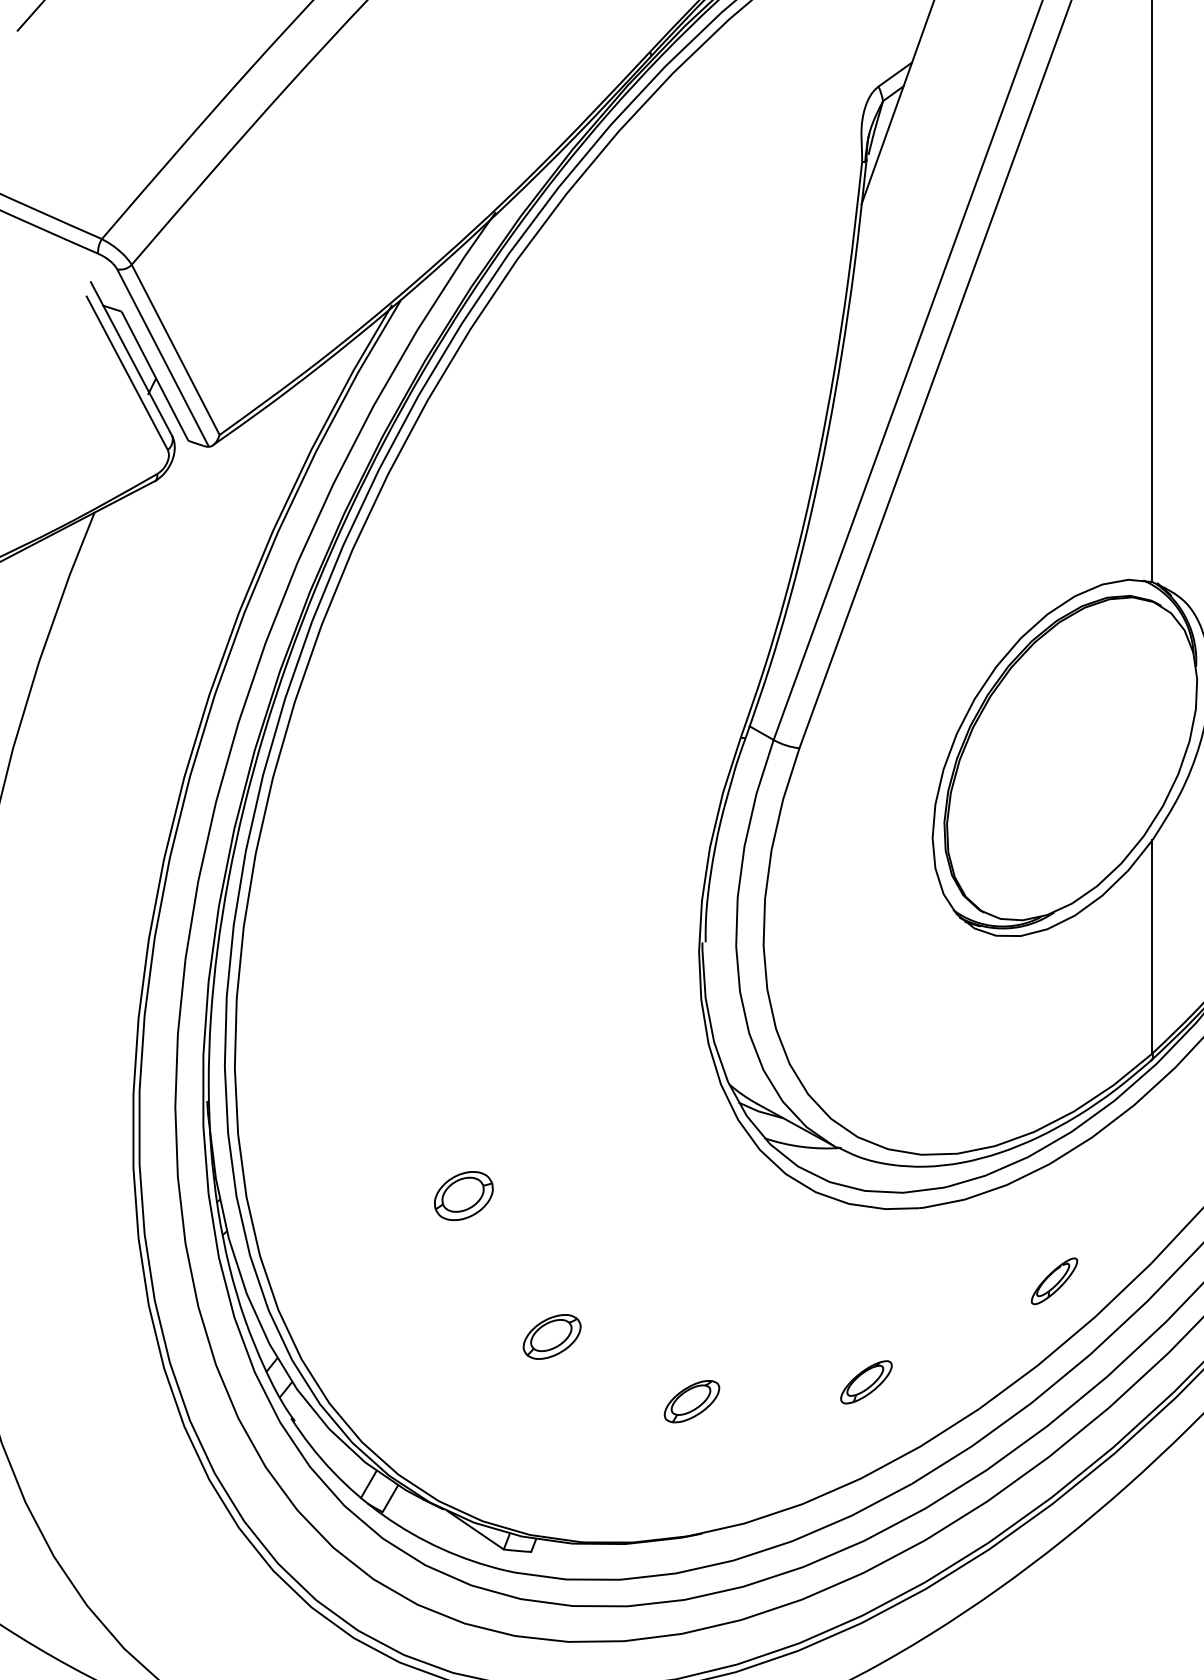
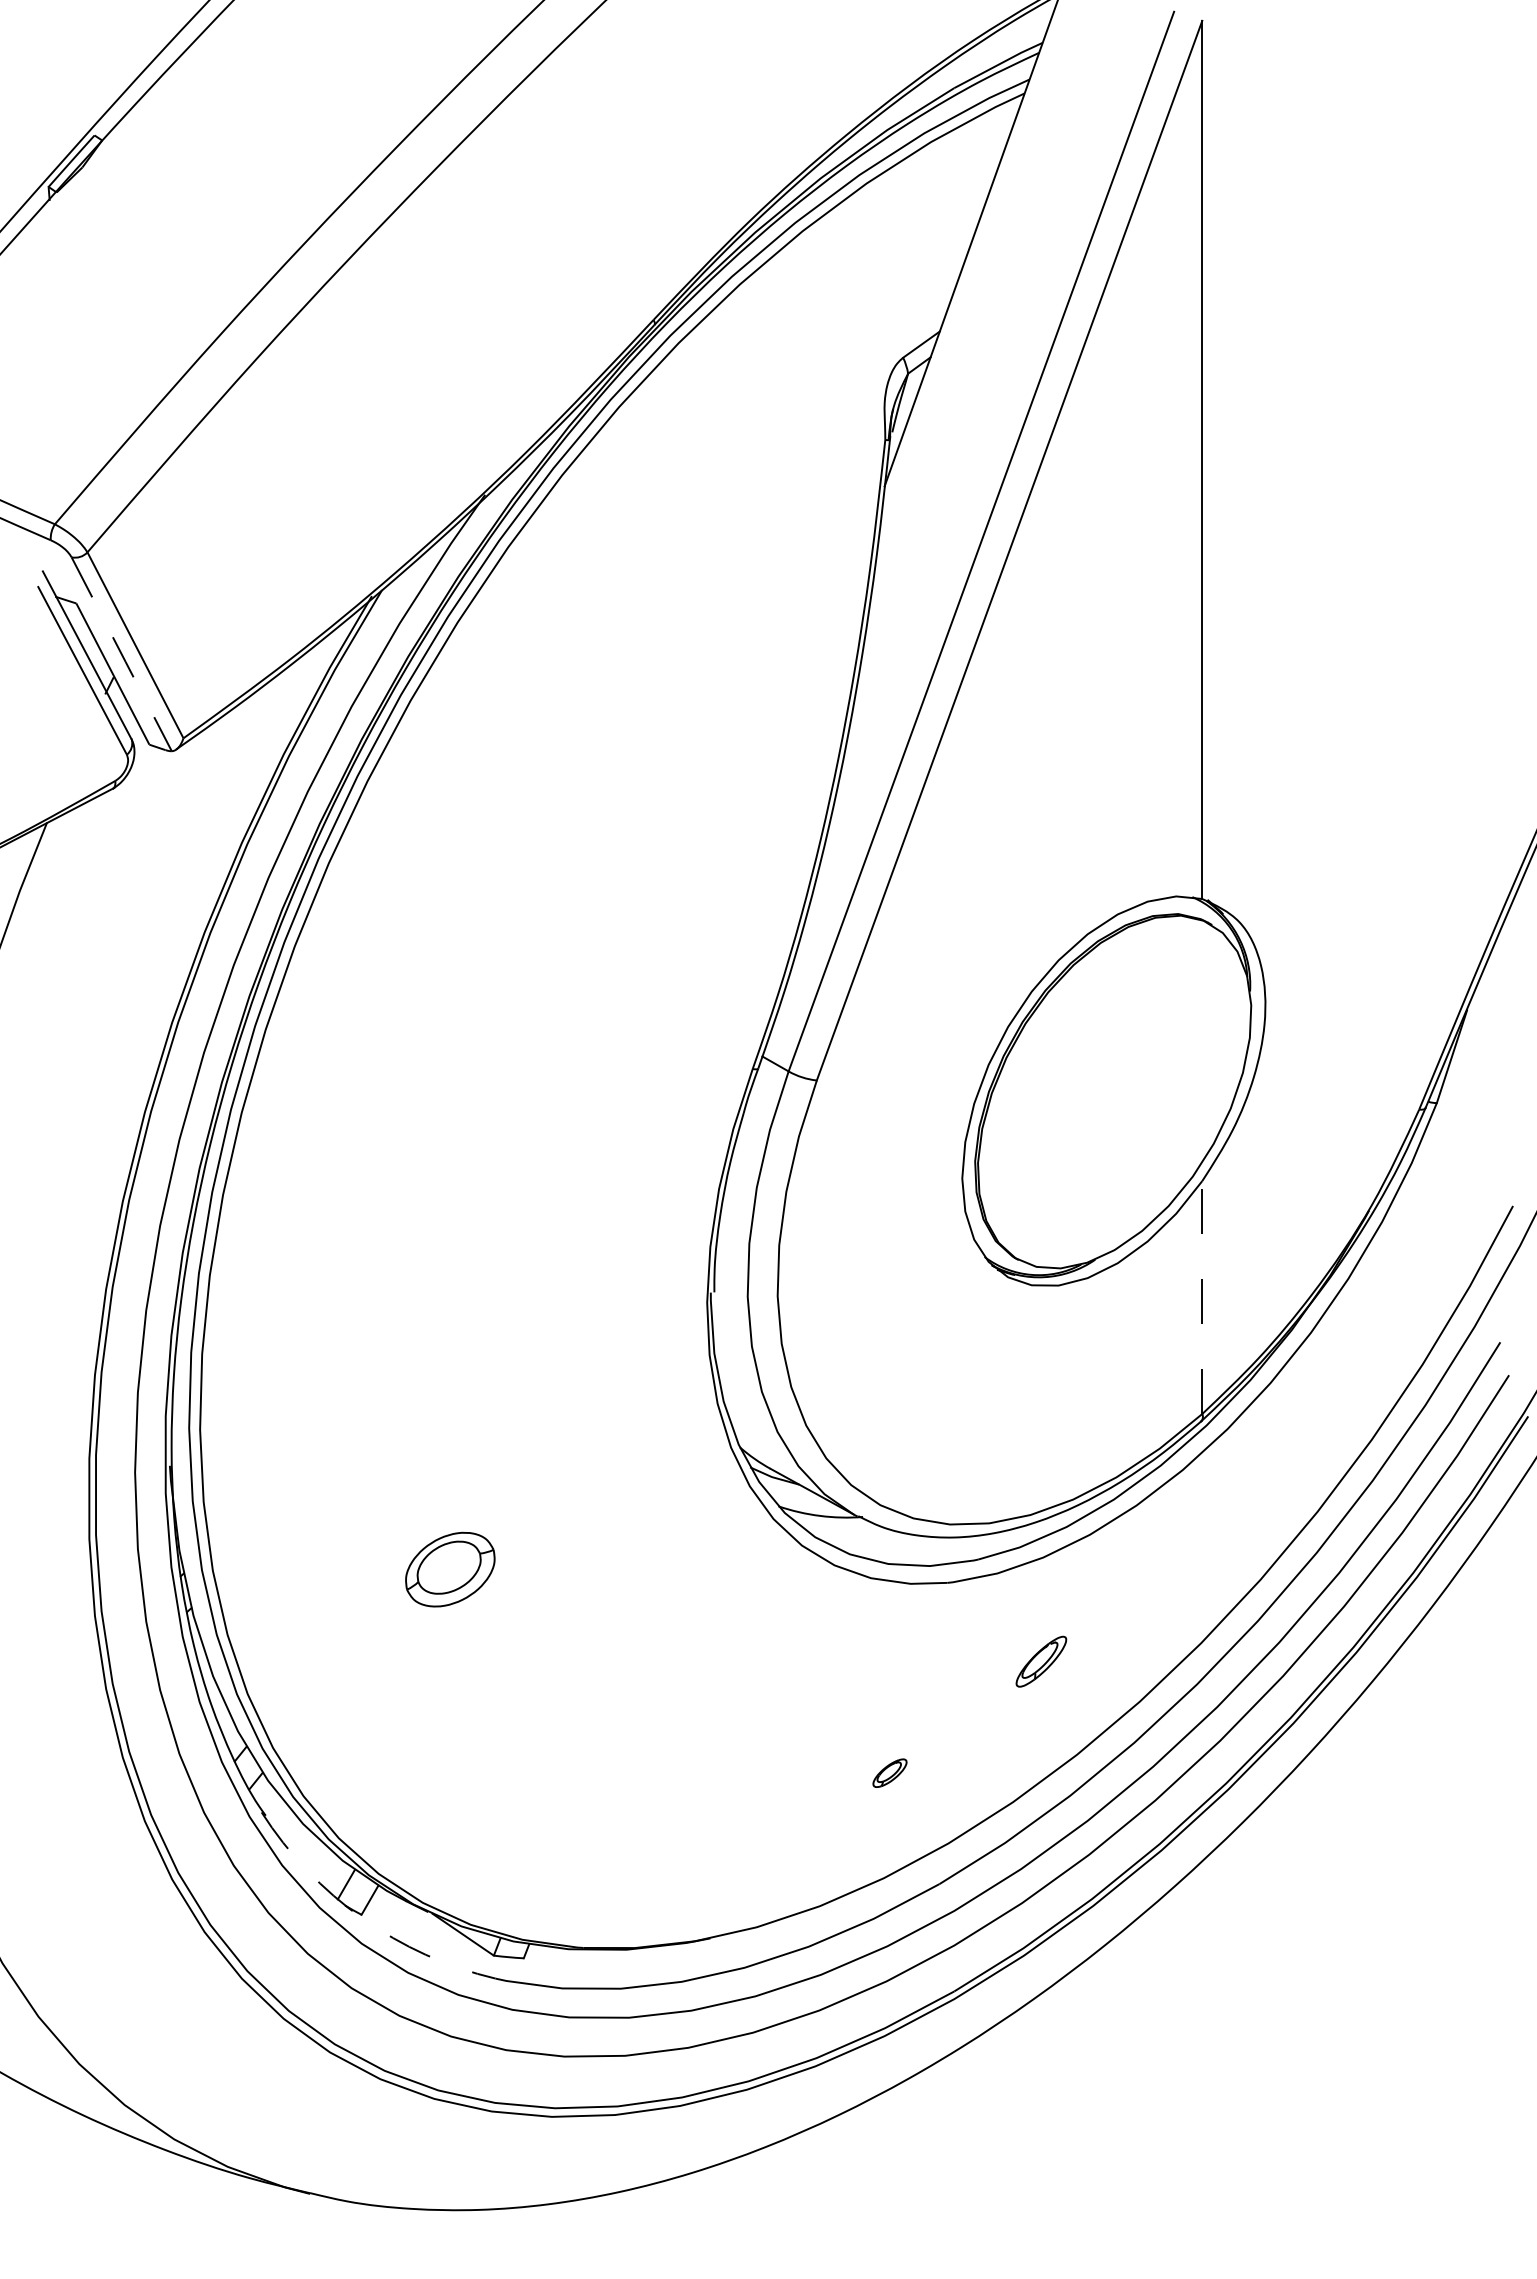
line: (162, 358) -> (121, 654), solid -> dashed
line: (1152, 946) -> (1202, 1297), solid -> dashed
part: (463, 1195) -> (449, 1569), size x1.4
part: (1054, 1281) -> (1041, 1661), moved
part: (551, 1336) -> (546, 1723), removed
part: (865, 1382) -> (889, 1773), size x0.6
part: (692, 1401) -> (699, 1793), removed
arc: (383, 1515) -> (362, 1918), solid -> dashed

